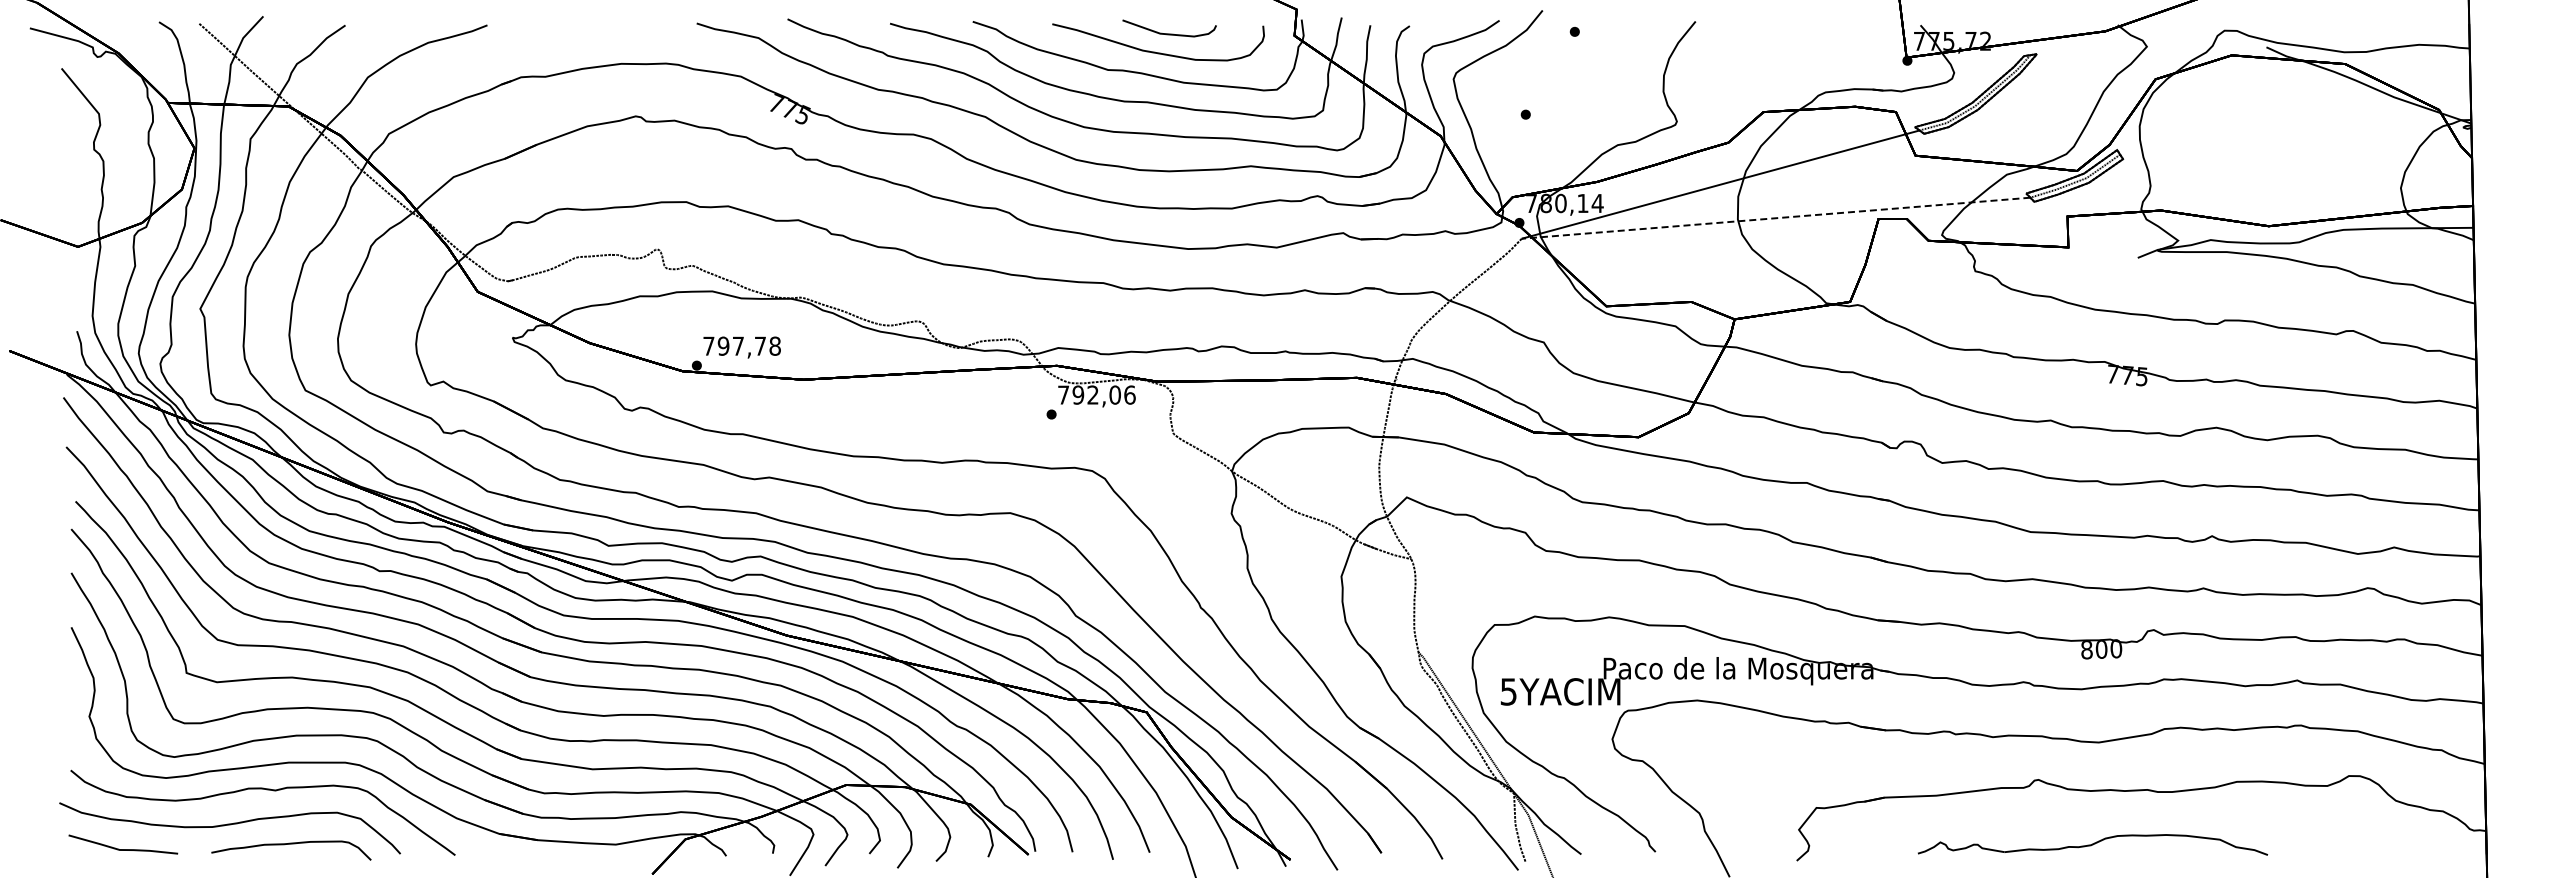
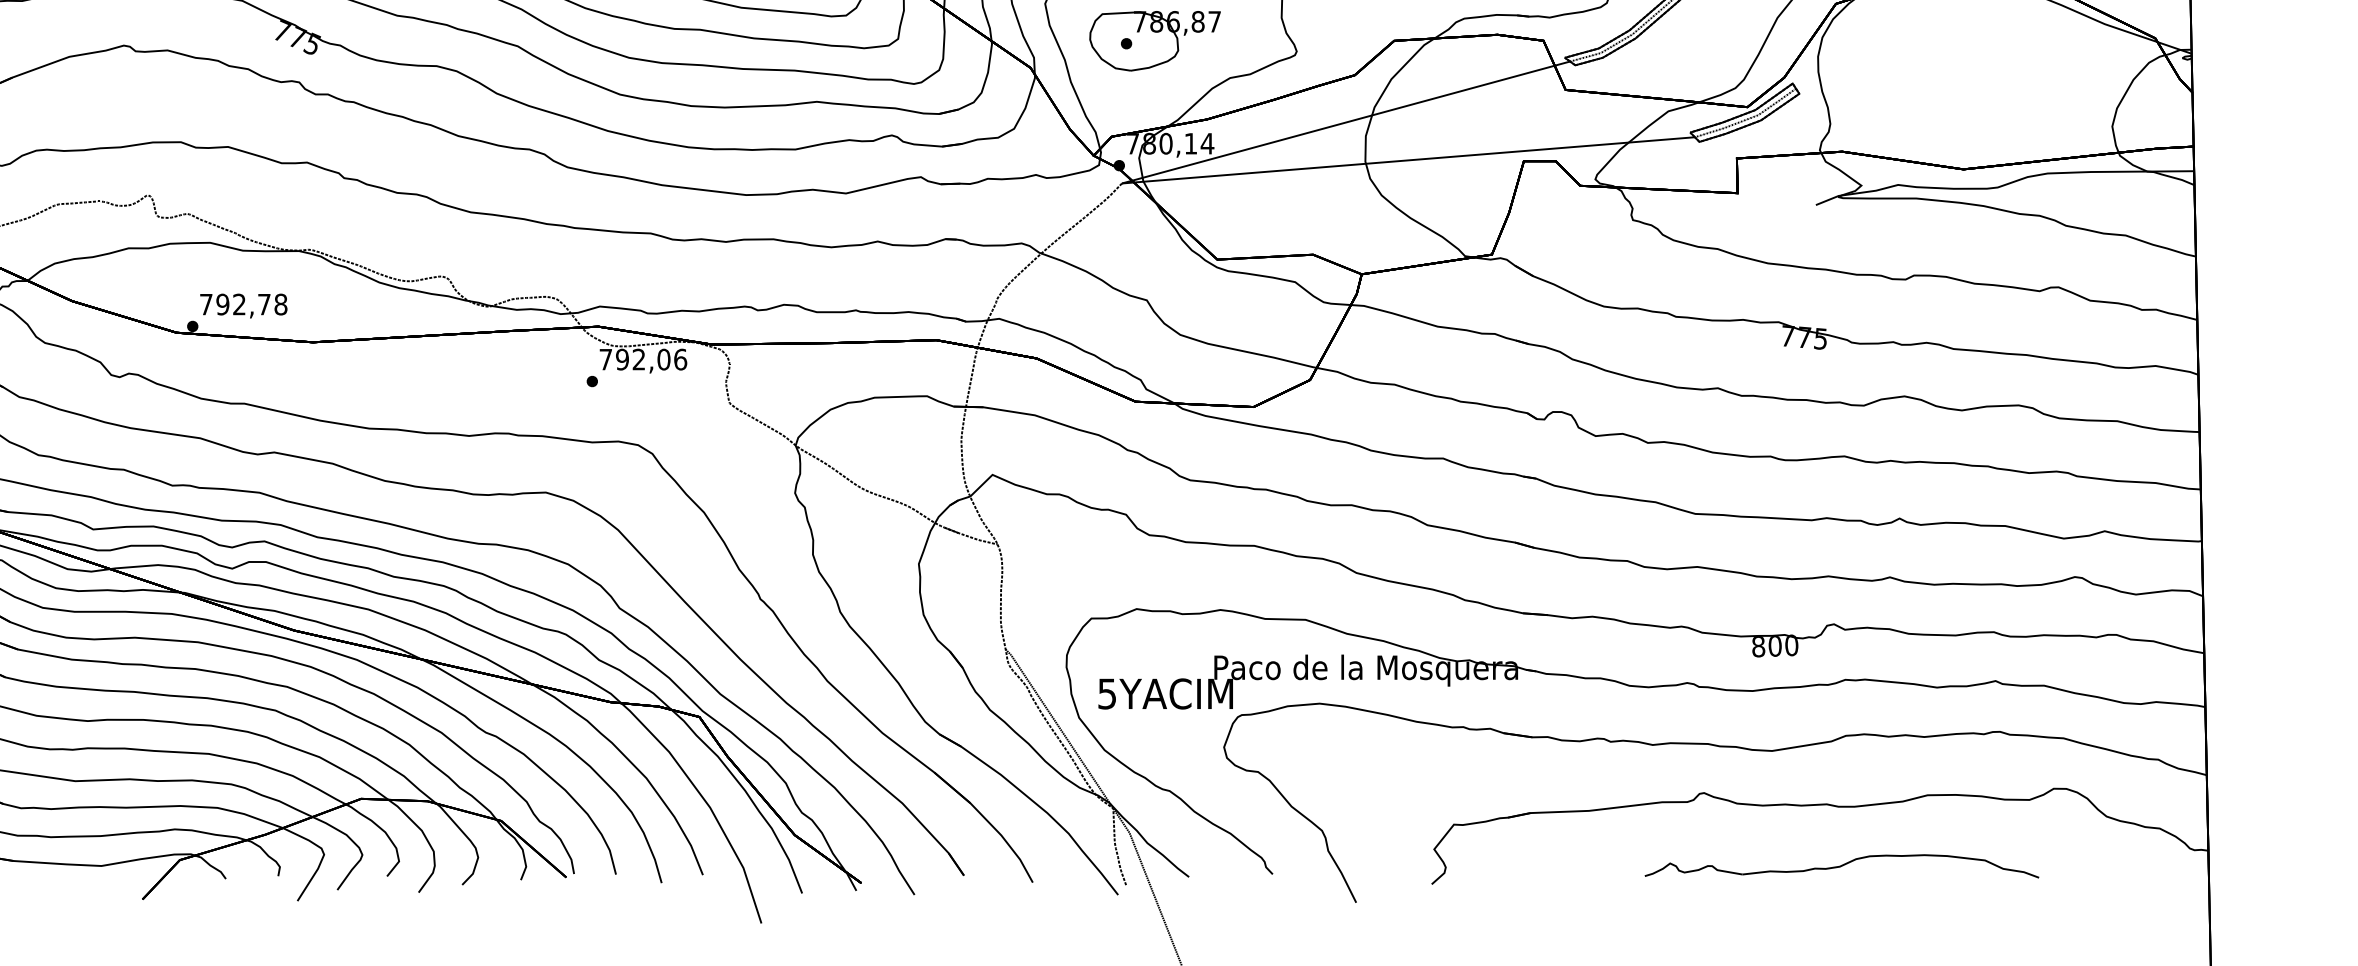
part: (1550, 112) -> (1154, 41), added
line: (1775, 218) -> (1407, 160), dashed -> solid
text: (737, 345) -> (238, 303), 797,78 -> 792,78
part: (2092, 844) -> (1841, 865), moved

